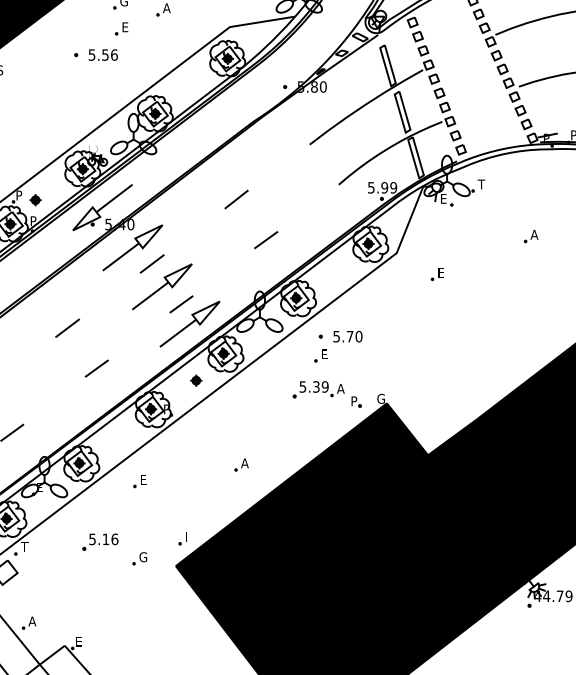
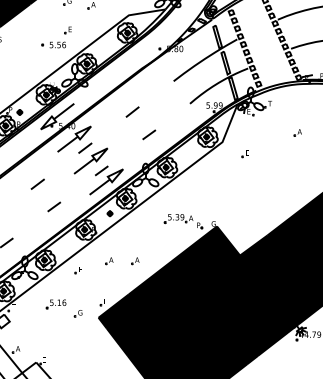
part: (100, 41) -> (56, 37), moved
part: (337, 346) -> (189, 194), removed
part: (195, 465) -> (109, 261), added

